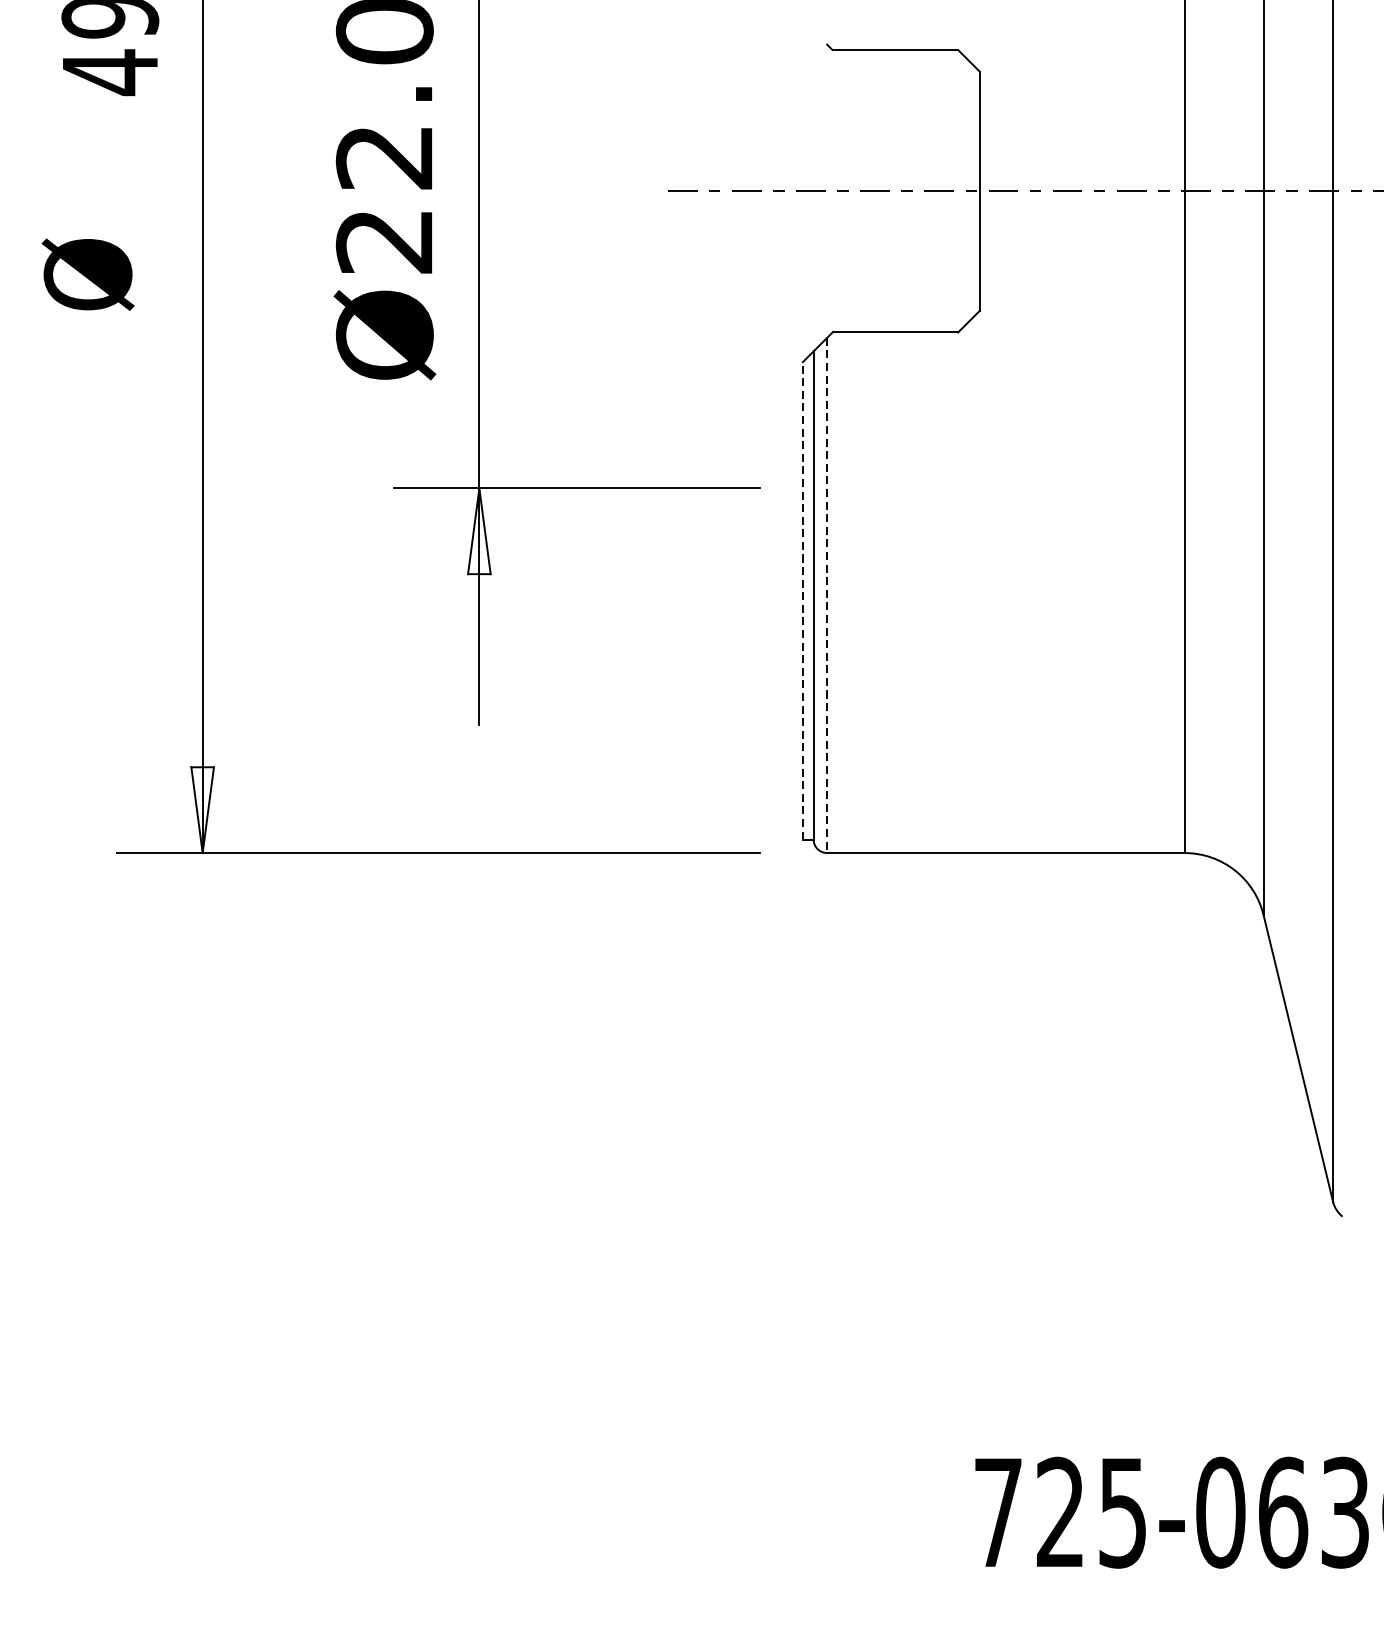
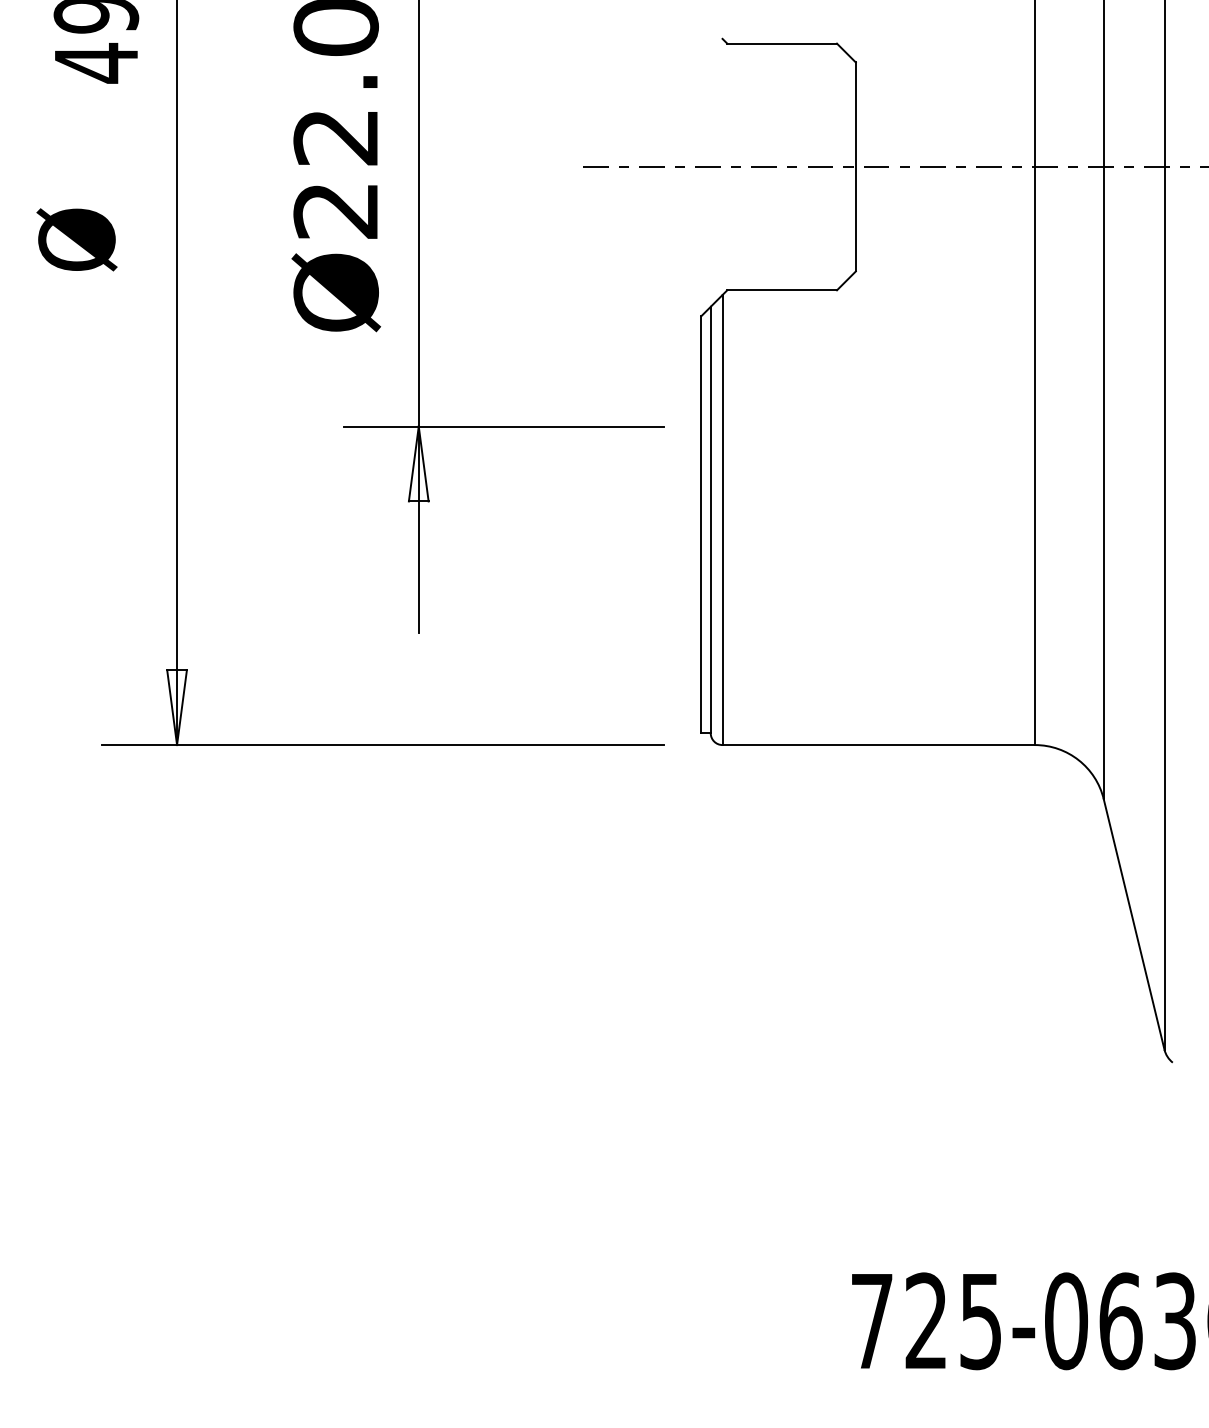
line: (827, 595) -> (722, 520), dashed -> solid
line: (803, 600) -> (701, 524), dashed -> solid

